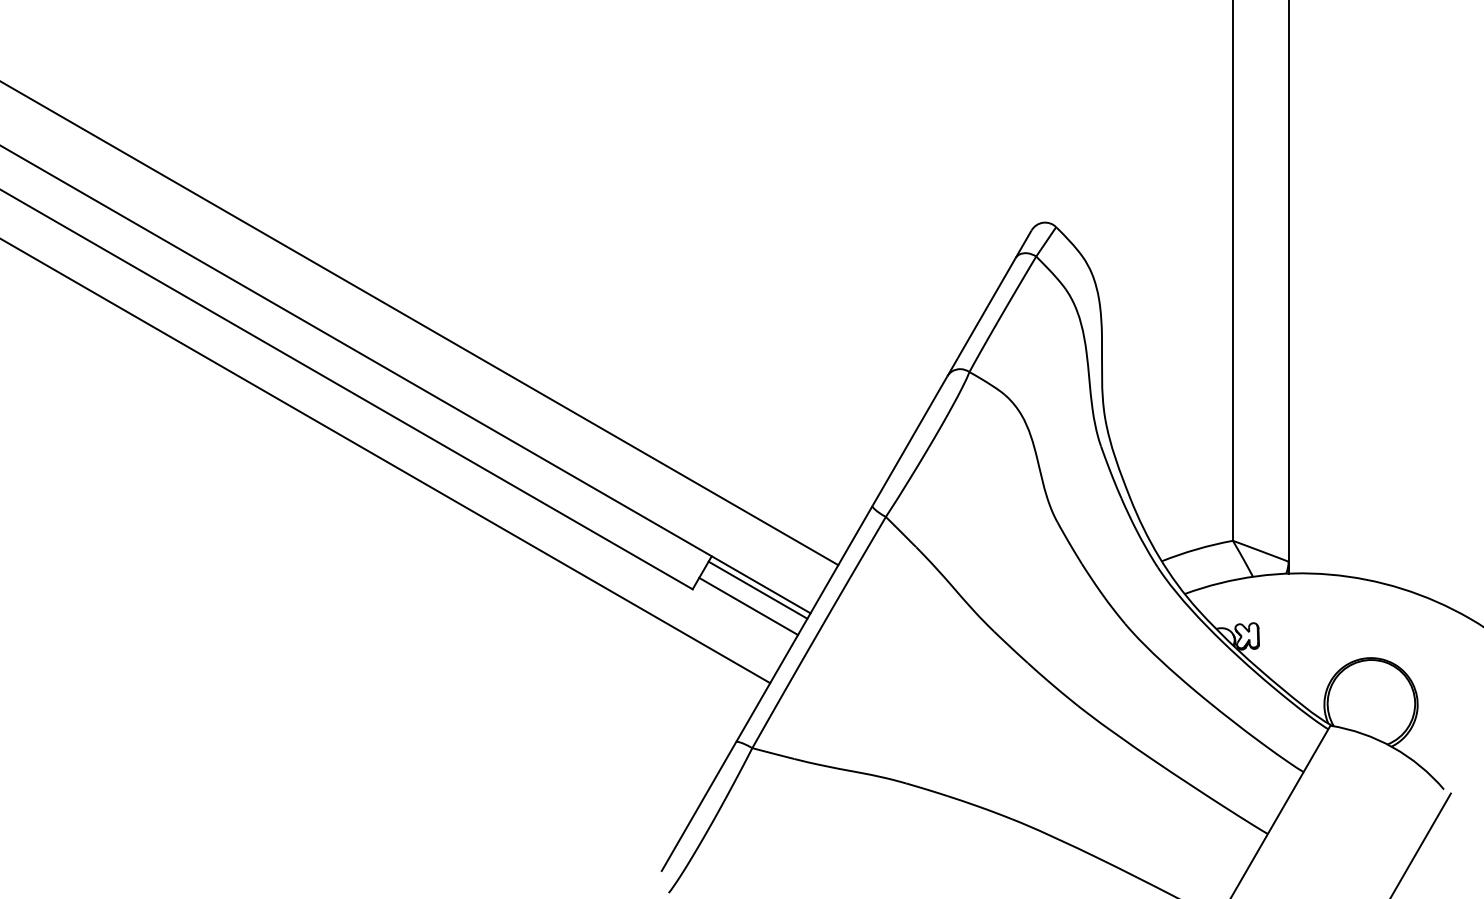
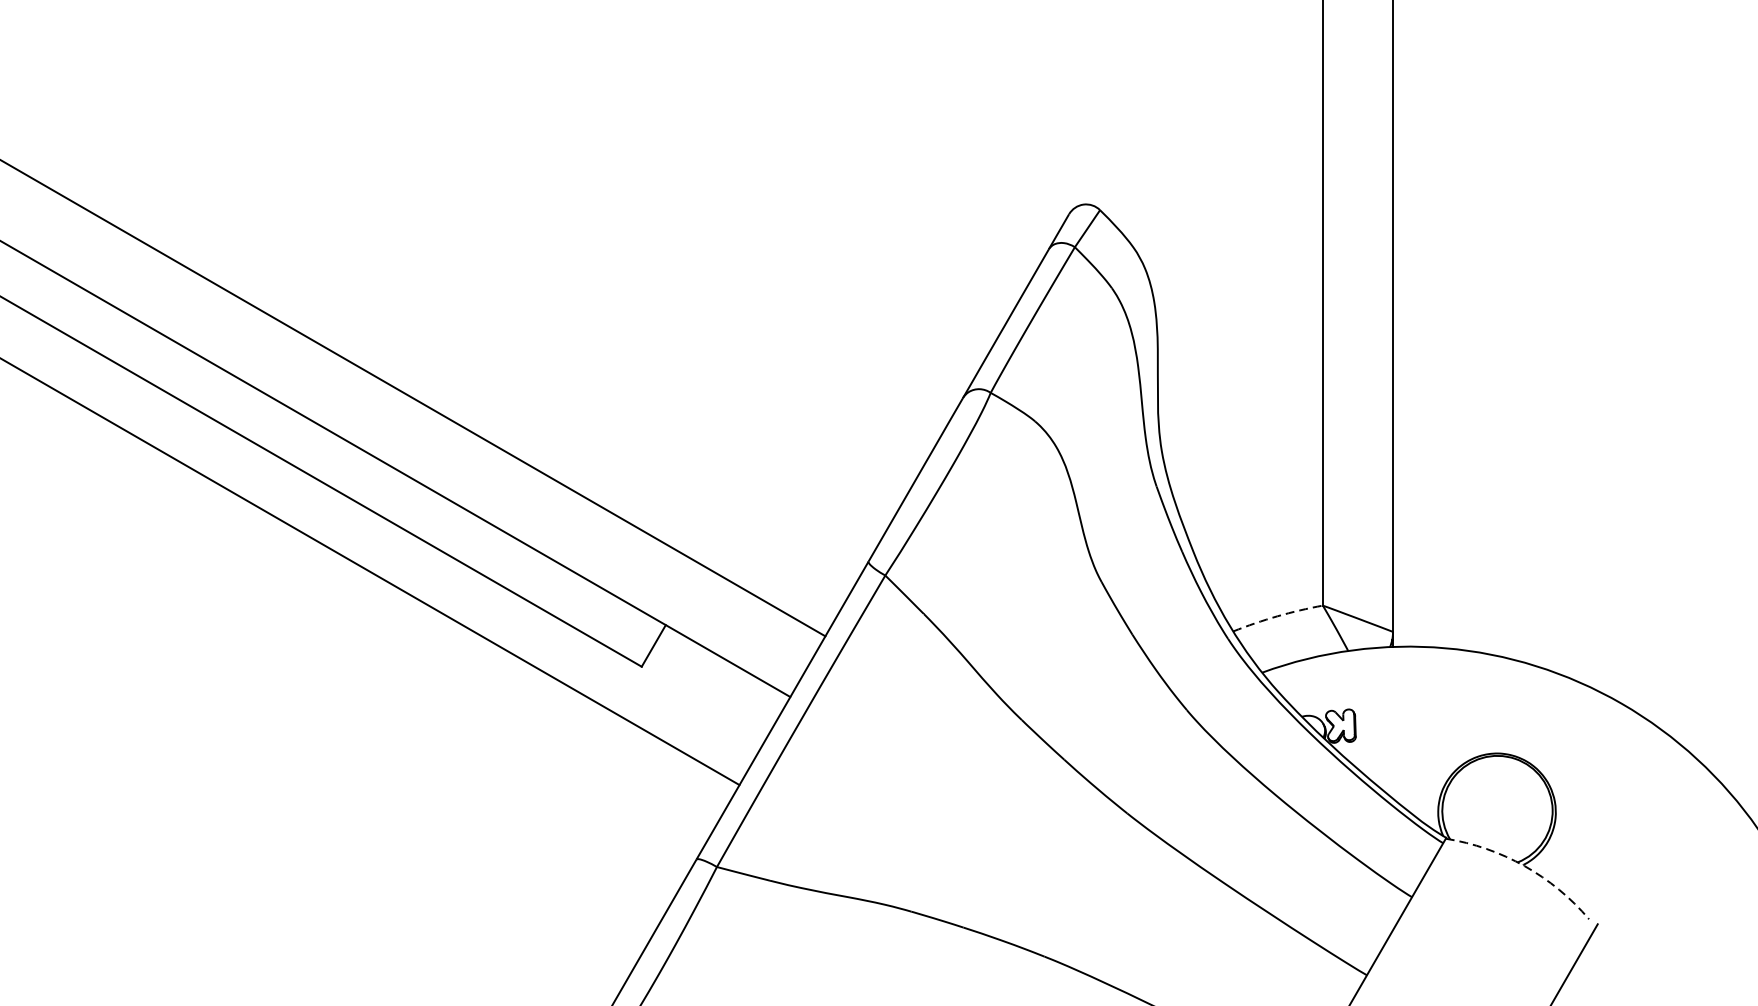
arc: (1196, 549) -> (1276, 616), solid -> dashed
line: (757, 589) -> (723, 666), removed
line: (748, 606) -> (712, 688), removed
arc: (1392, 747) -> (1524, 866), solid -> dashed

